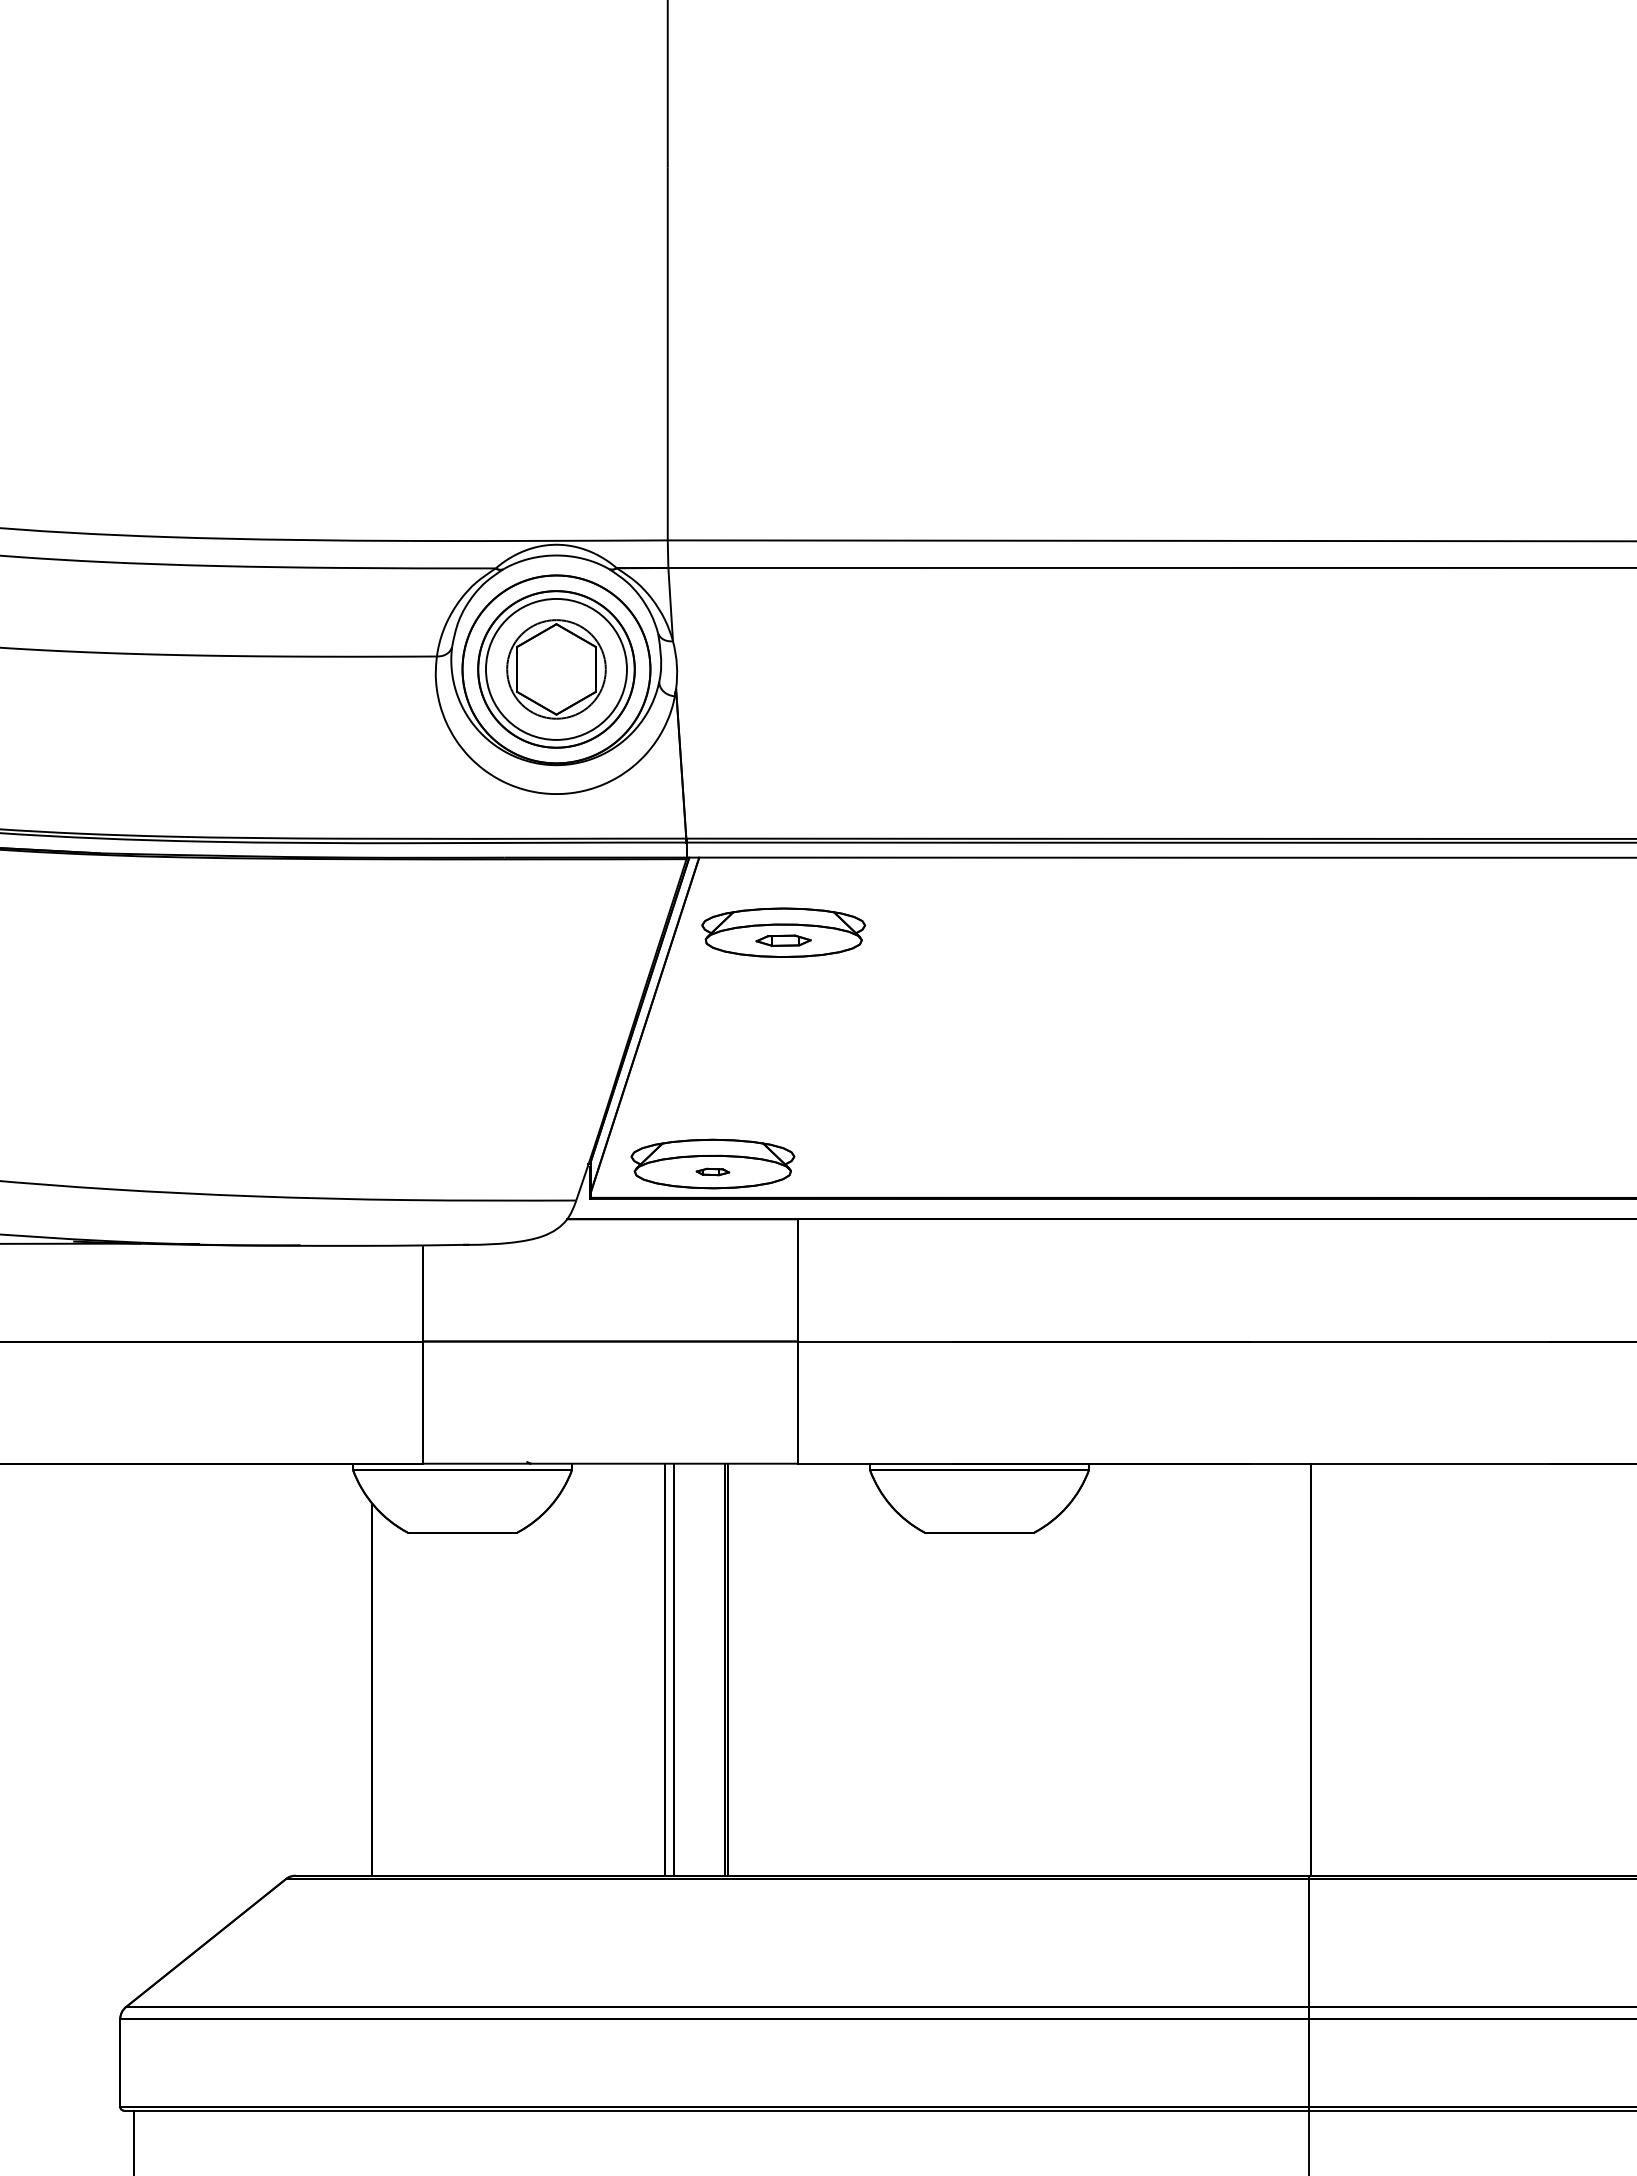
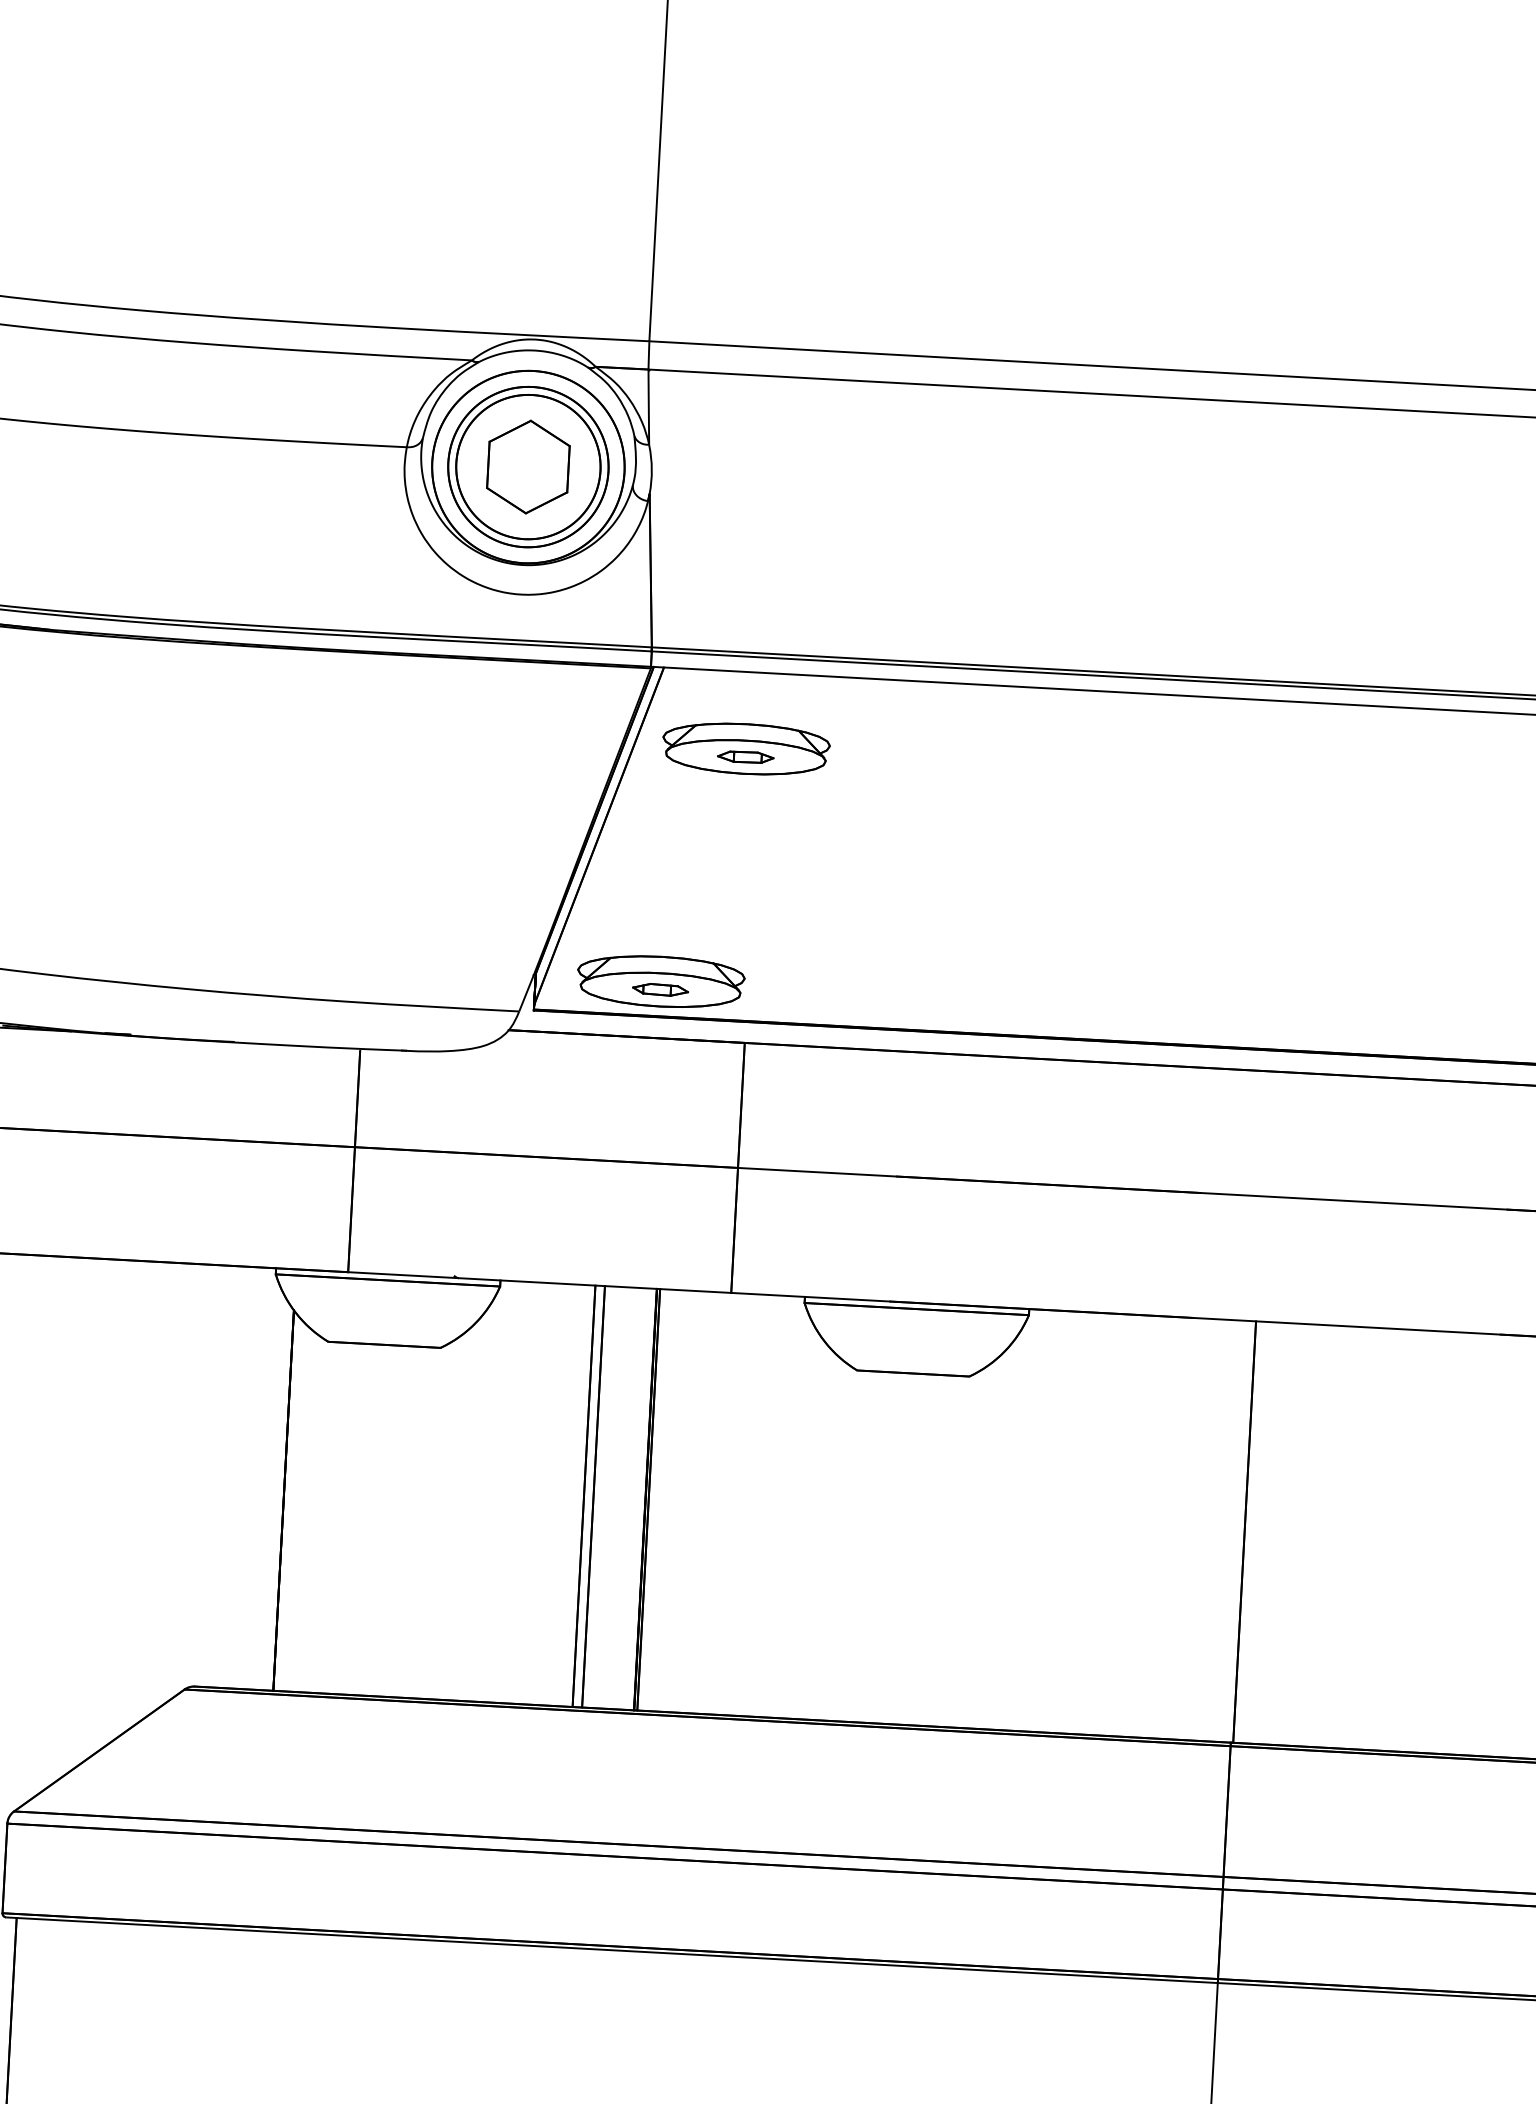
circle: (556, 668) -> (528, 466), size x1.43
part: (712, 1171) -> (660, 989), size x1.67

